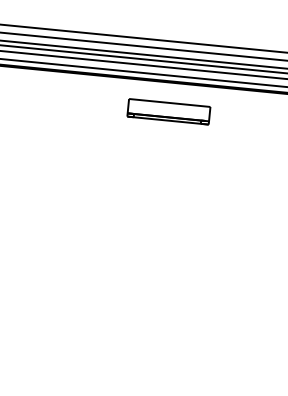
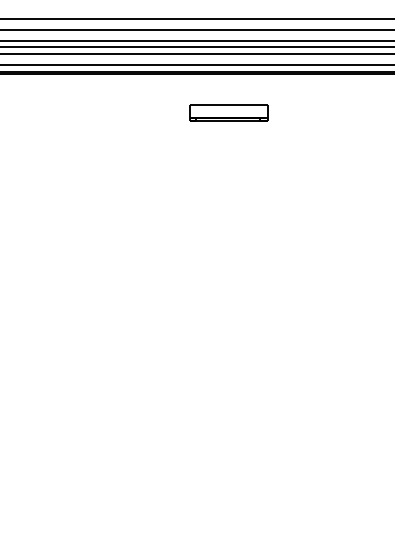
part: (168, 111) -> (228, 112), size x0.71

